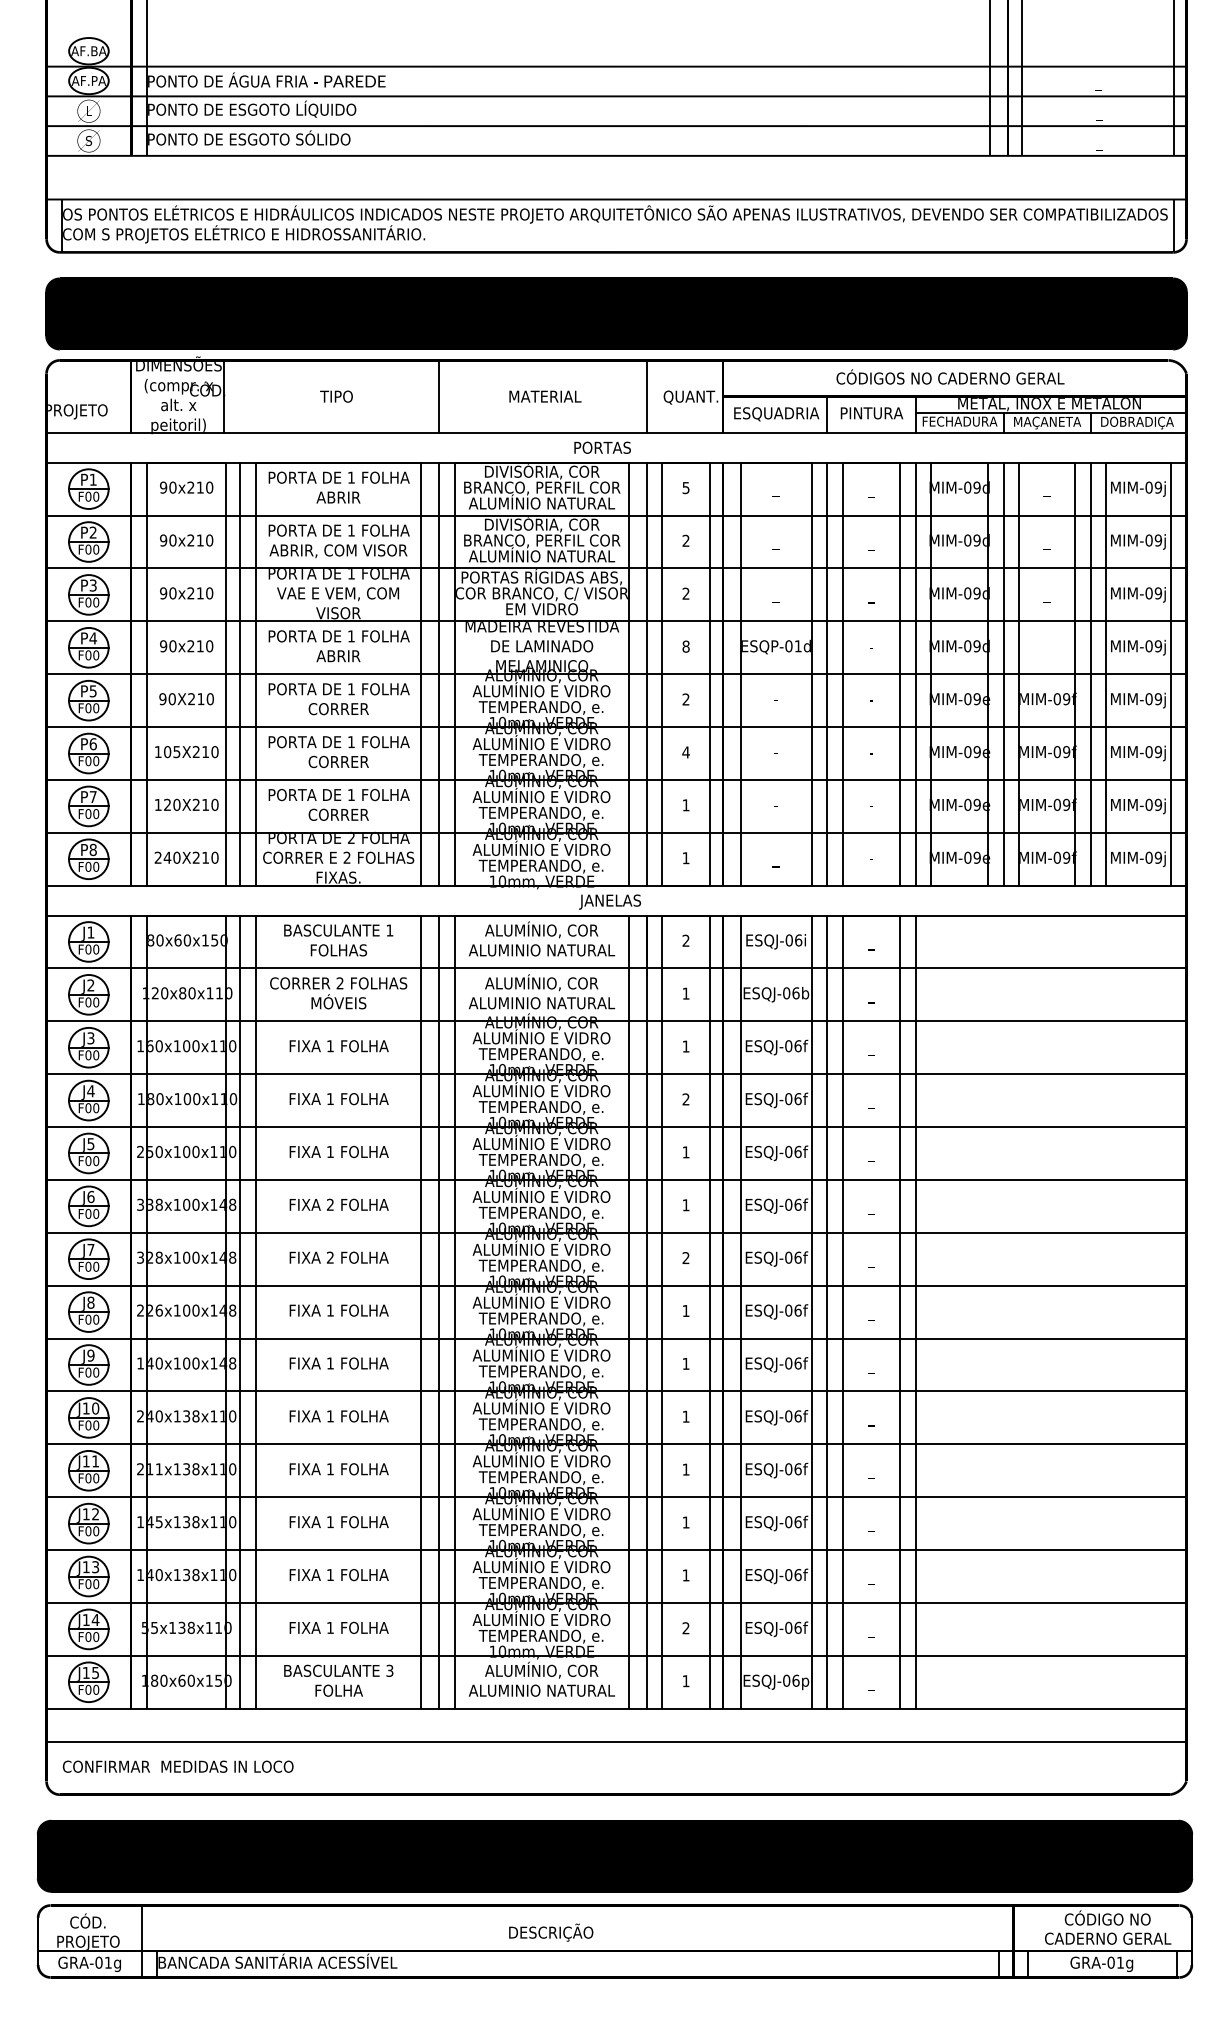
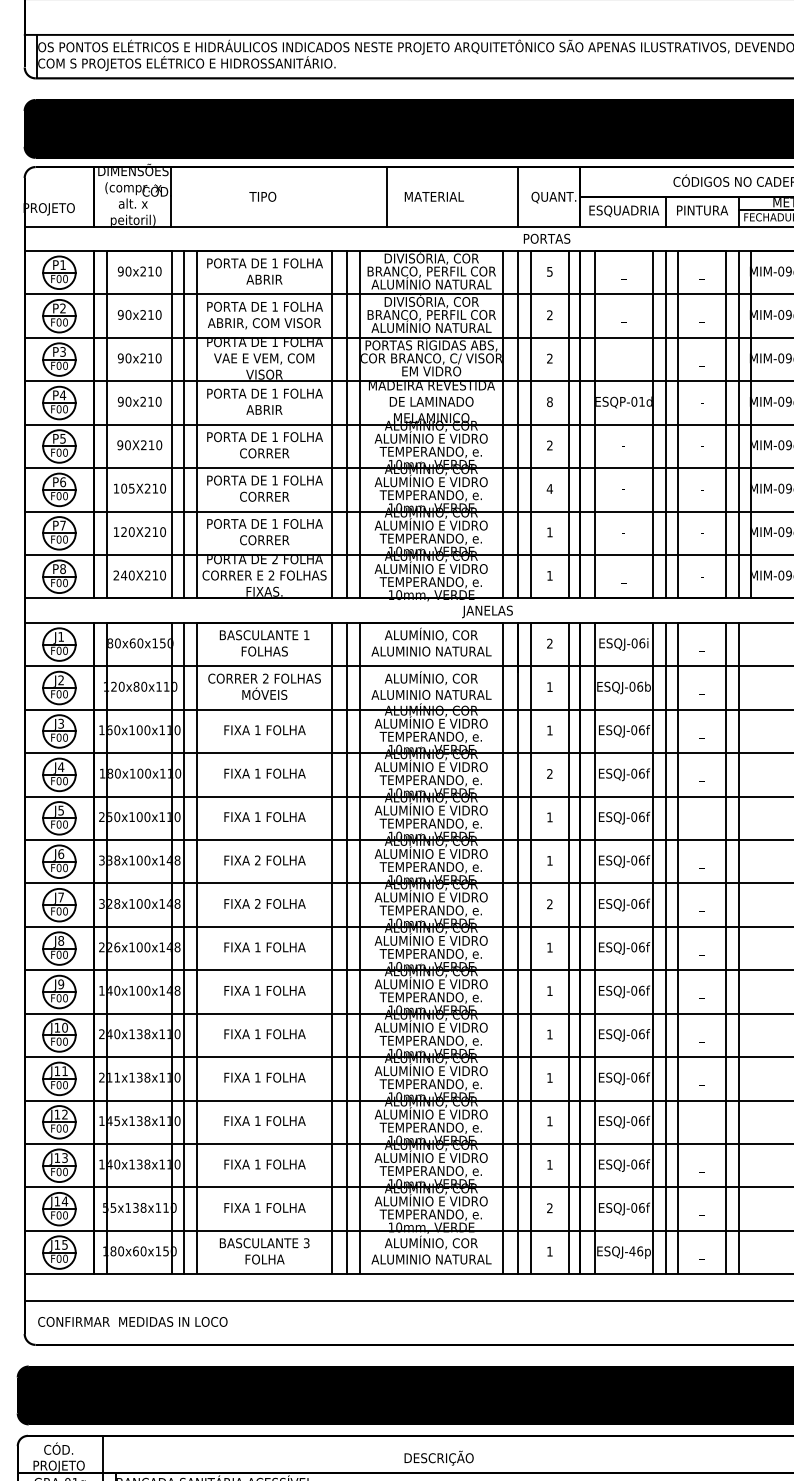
line: (439, 396) -> (386, 196), moved
text: (602, 447) -> (546, 238), moved
text: (786, 1680) -> (632, 1251), ESQJ-06p -> ESQJ-46p

